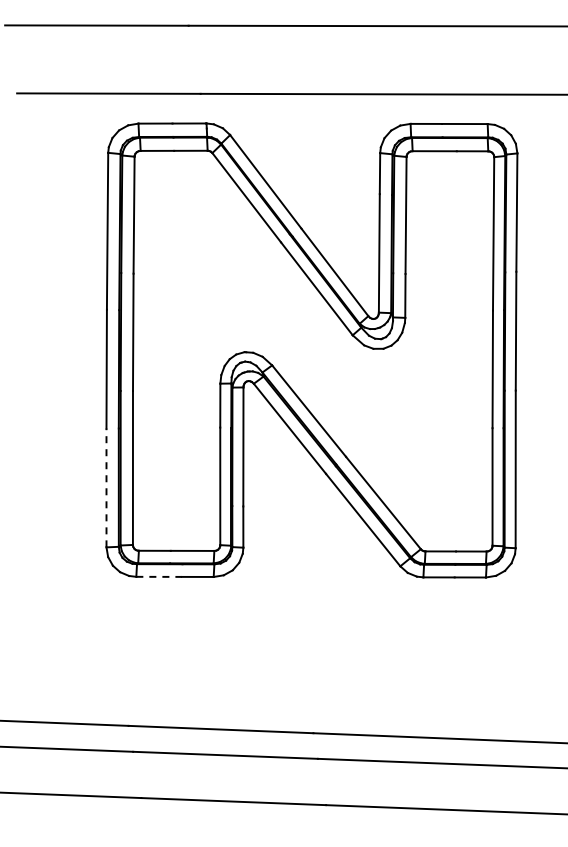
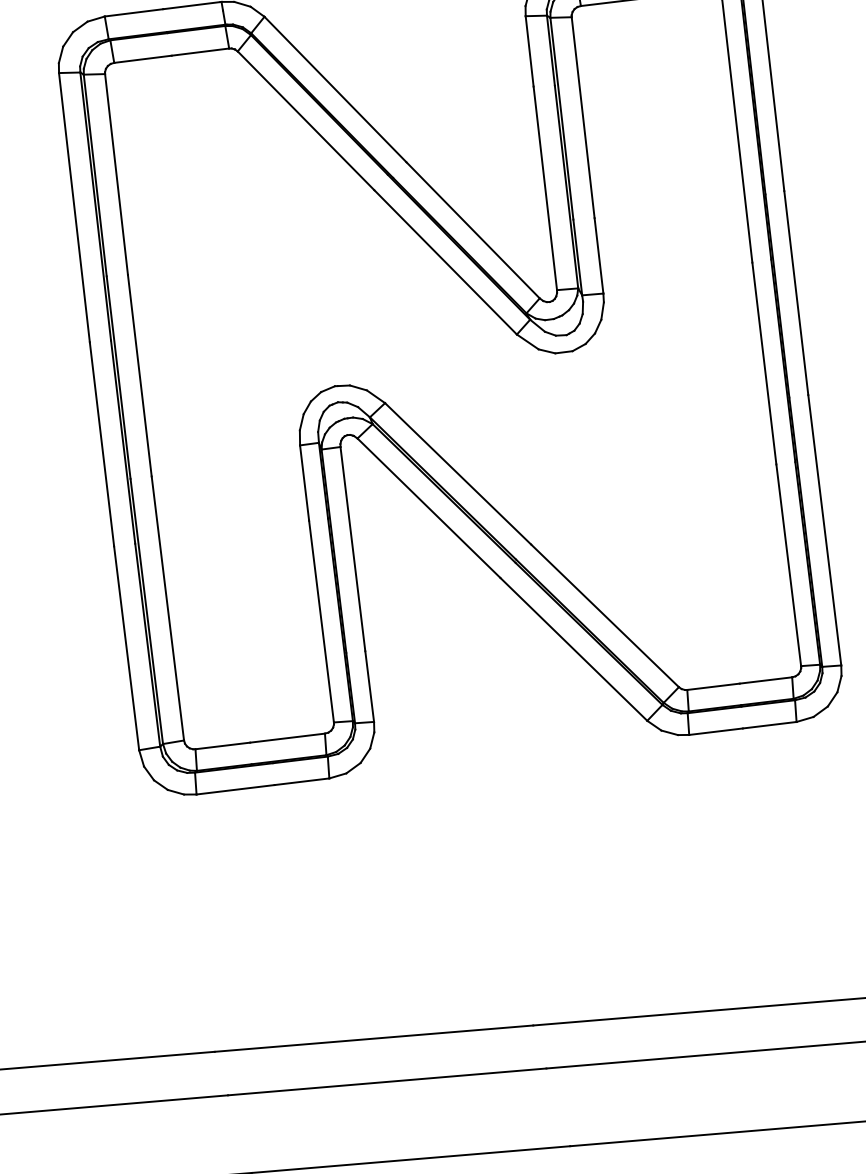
line: (106, 487) -> (126, 647), dashed -> solid
line: (159, 576) -> (236, 789), dashed -> solid

